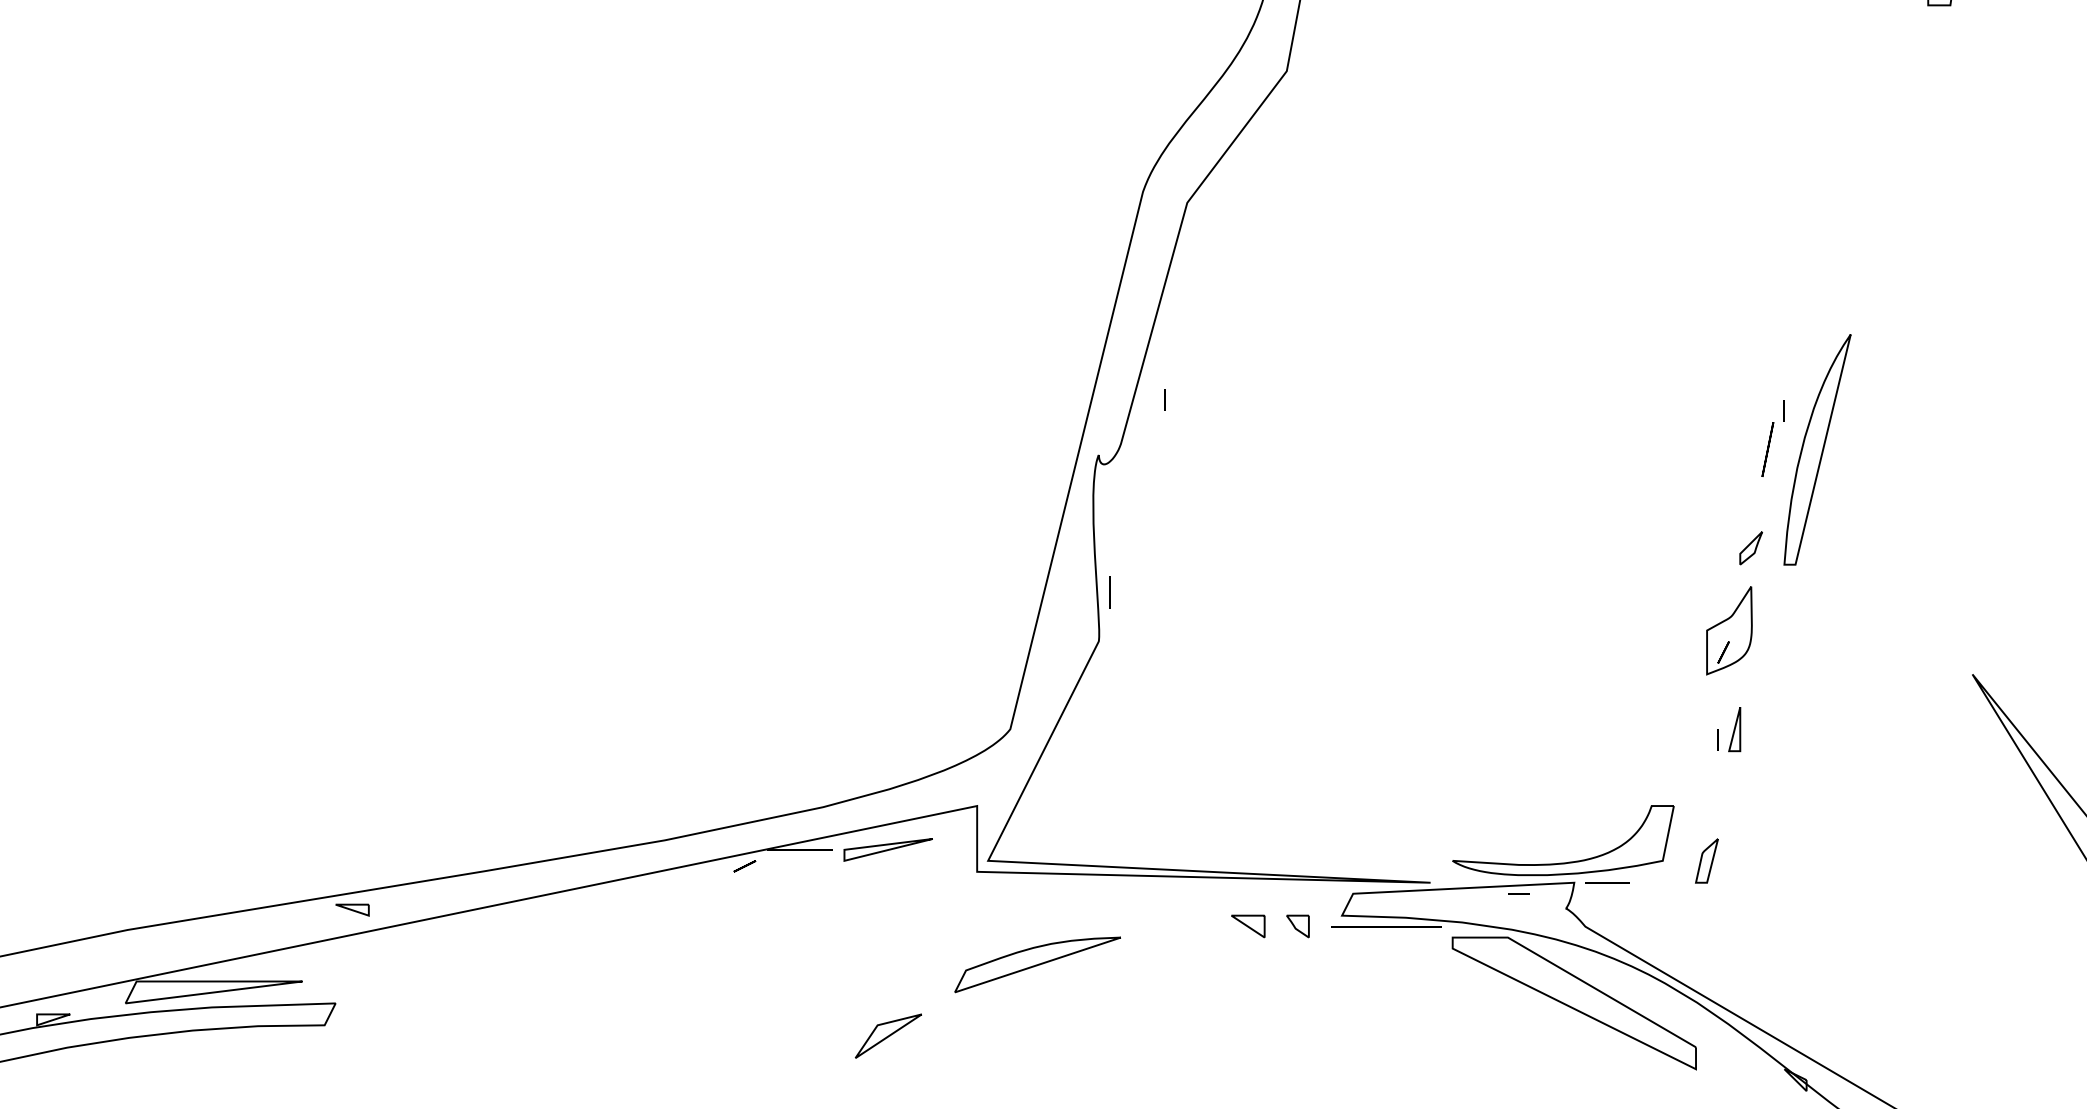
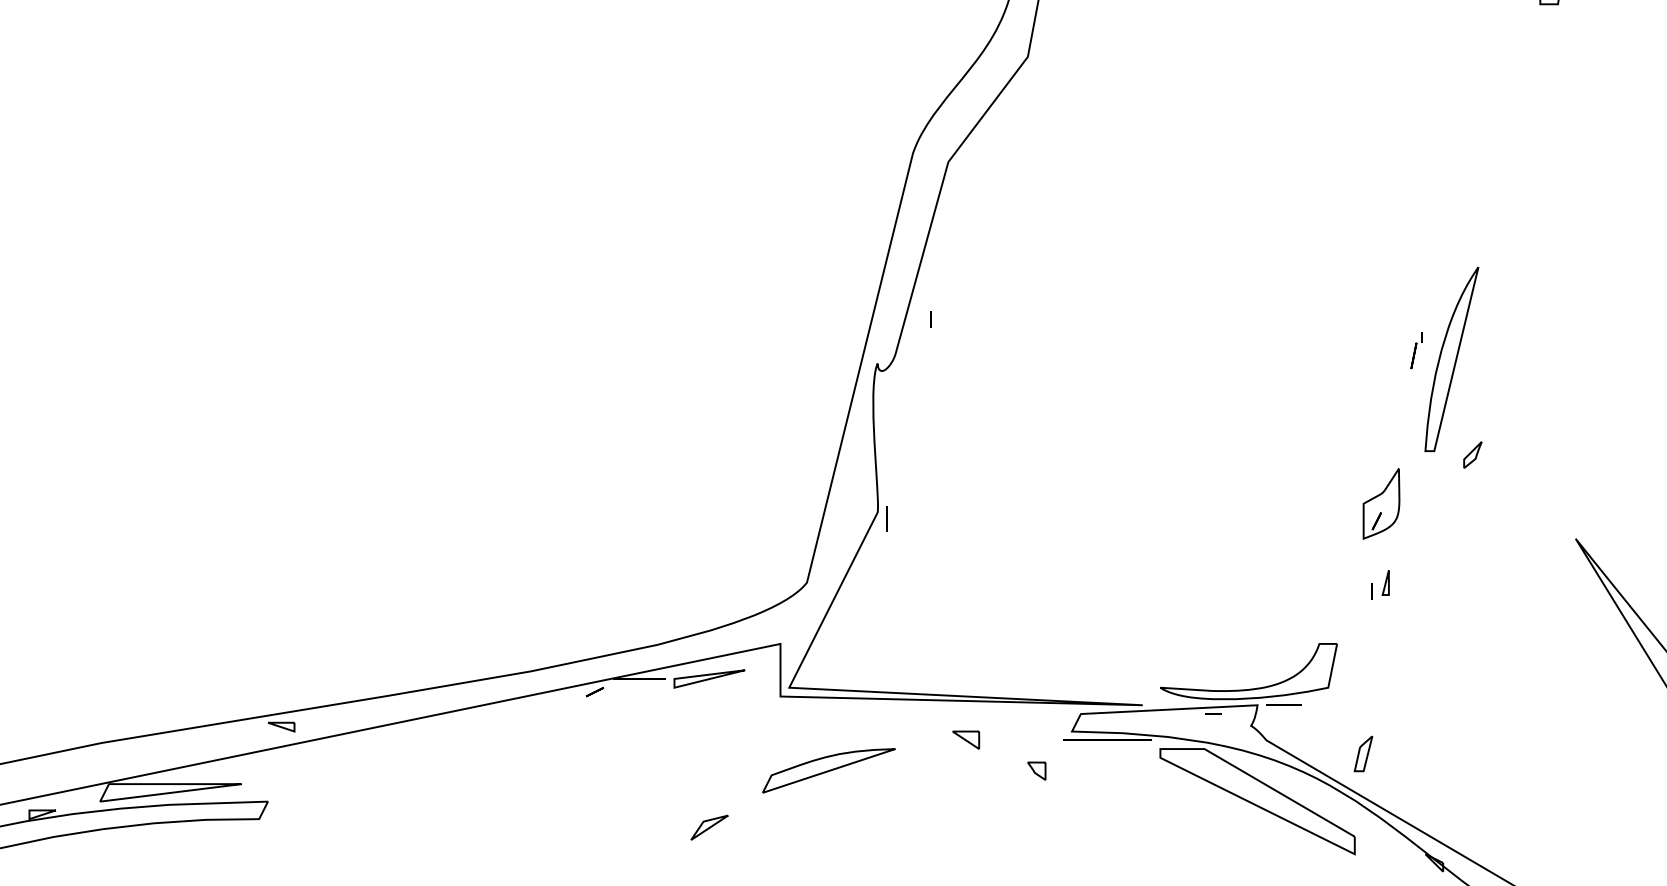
part: (1773, 438) -> (1416, 350), size x0.6
part: (1750, 547) -> (1472, 454), moved
line: (1109, 591) -> (886, 518), moved
part: (1734, 729) -> (1385, 582), size x0.7
part: (1706, 860) -> (1363, 753), moved
part: (1248, 925) -> (966, 739), moved
part: (1297, 925) -> (1036, 770), moved
part: (888, 1035) -> (709, 827), size x0.7

